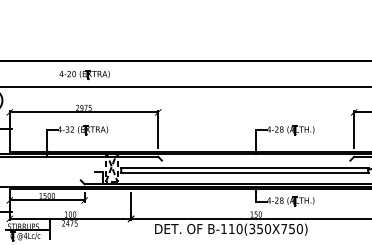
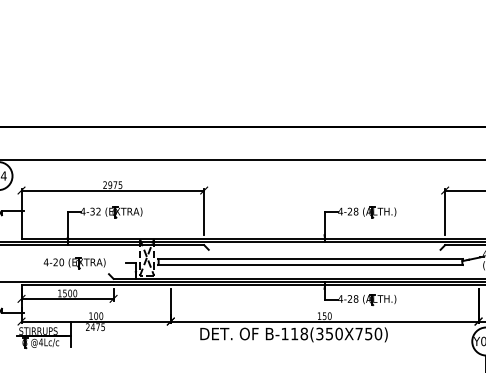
part: (84, 74) -> (74, 263), moved
text: (239, 228) -> (304, 333), B-110(350X750) -> B-118(350X750)

